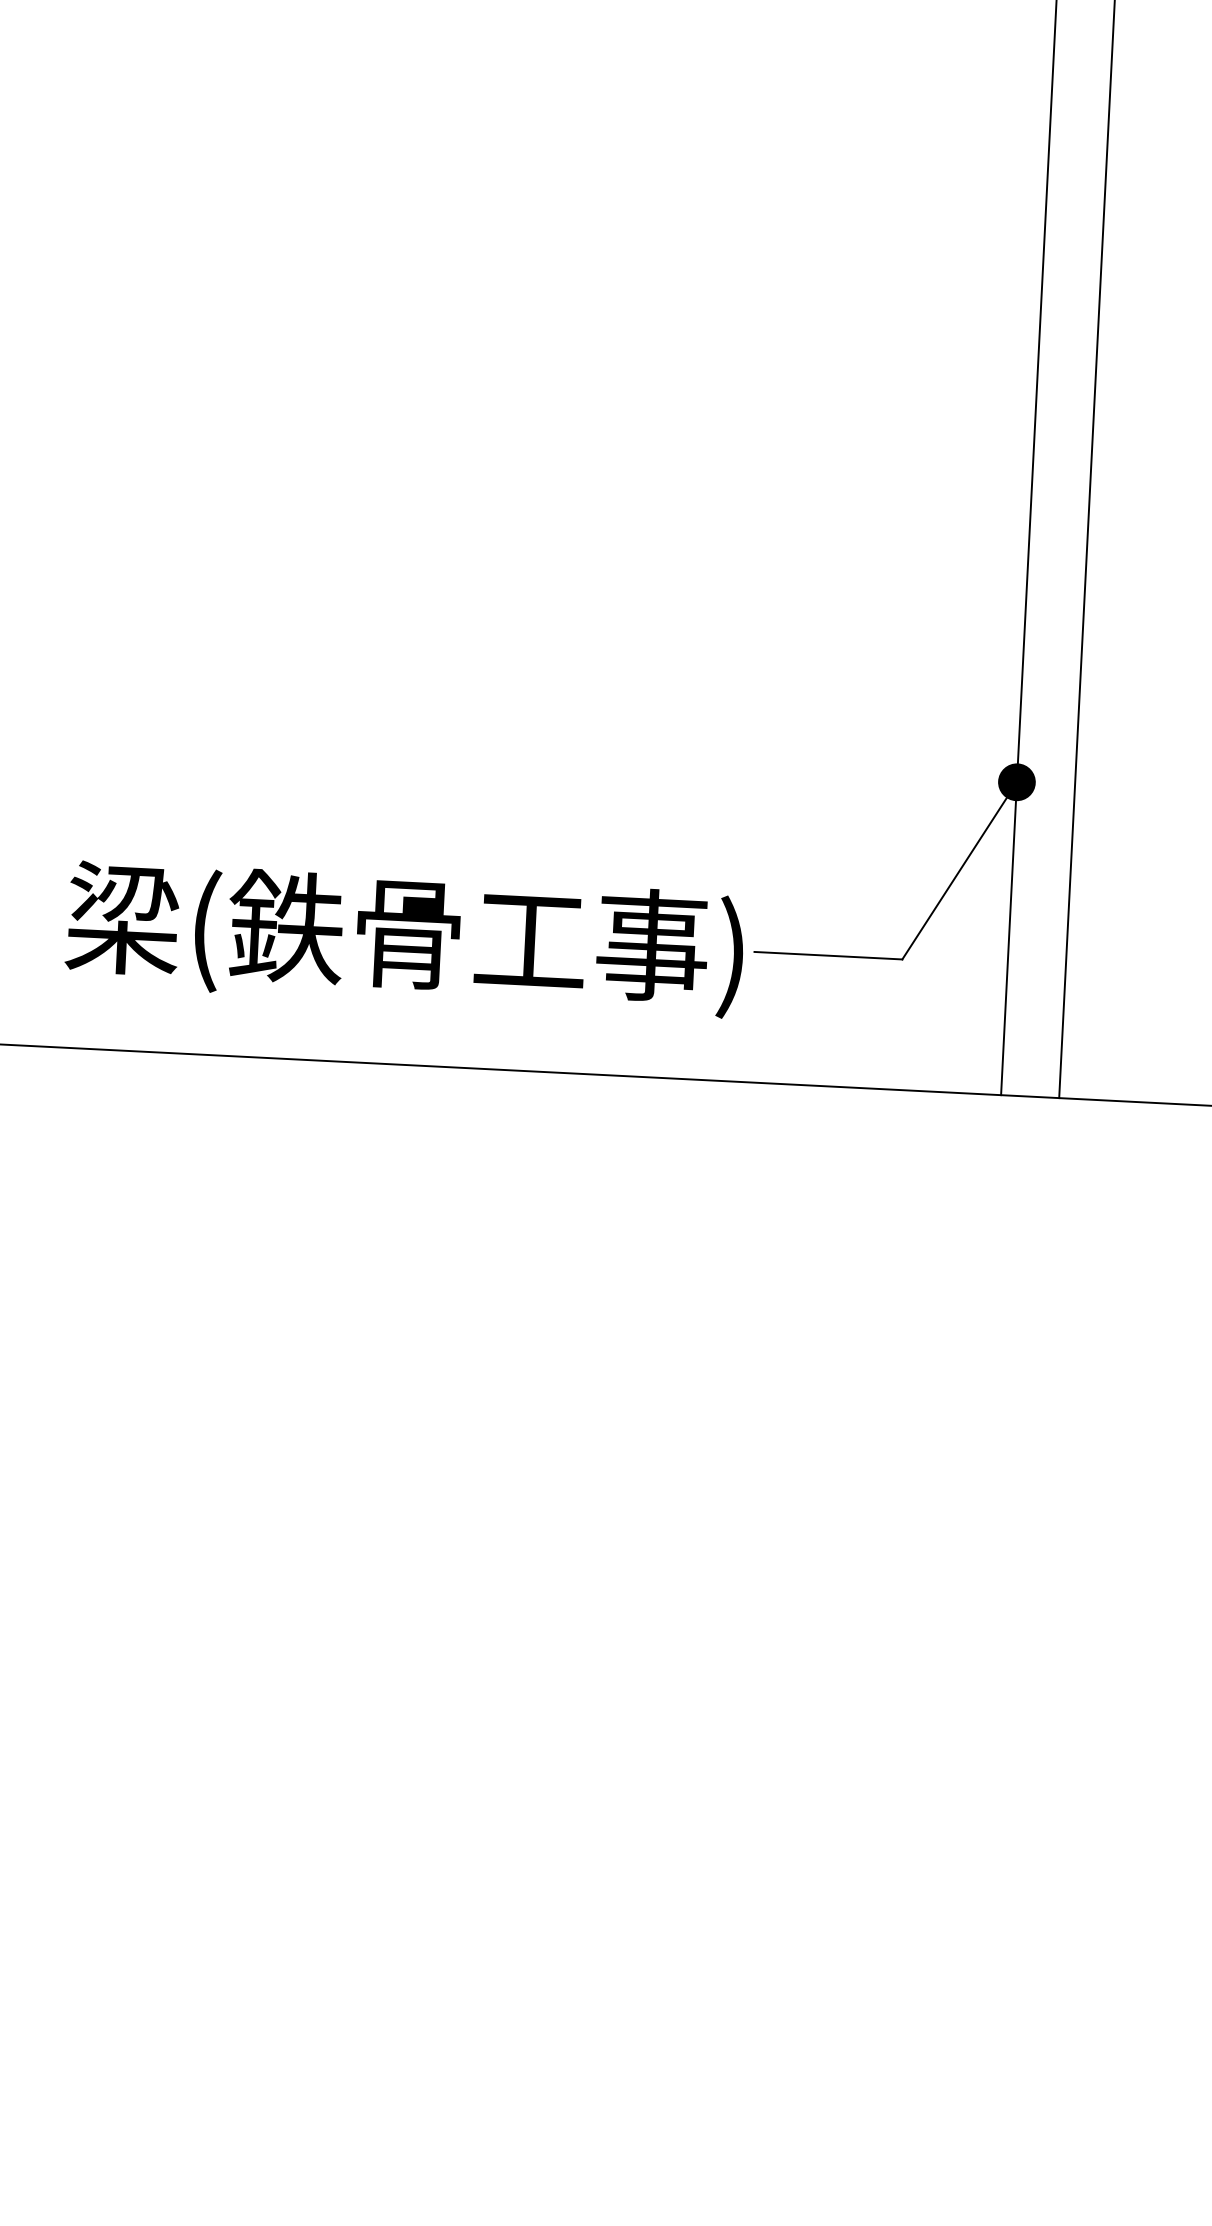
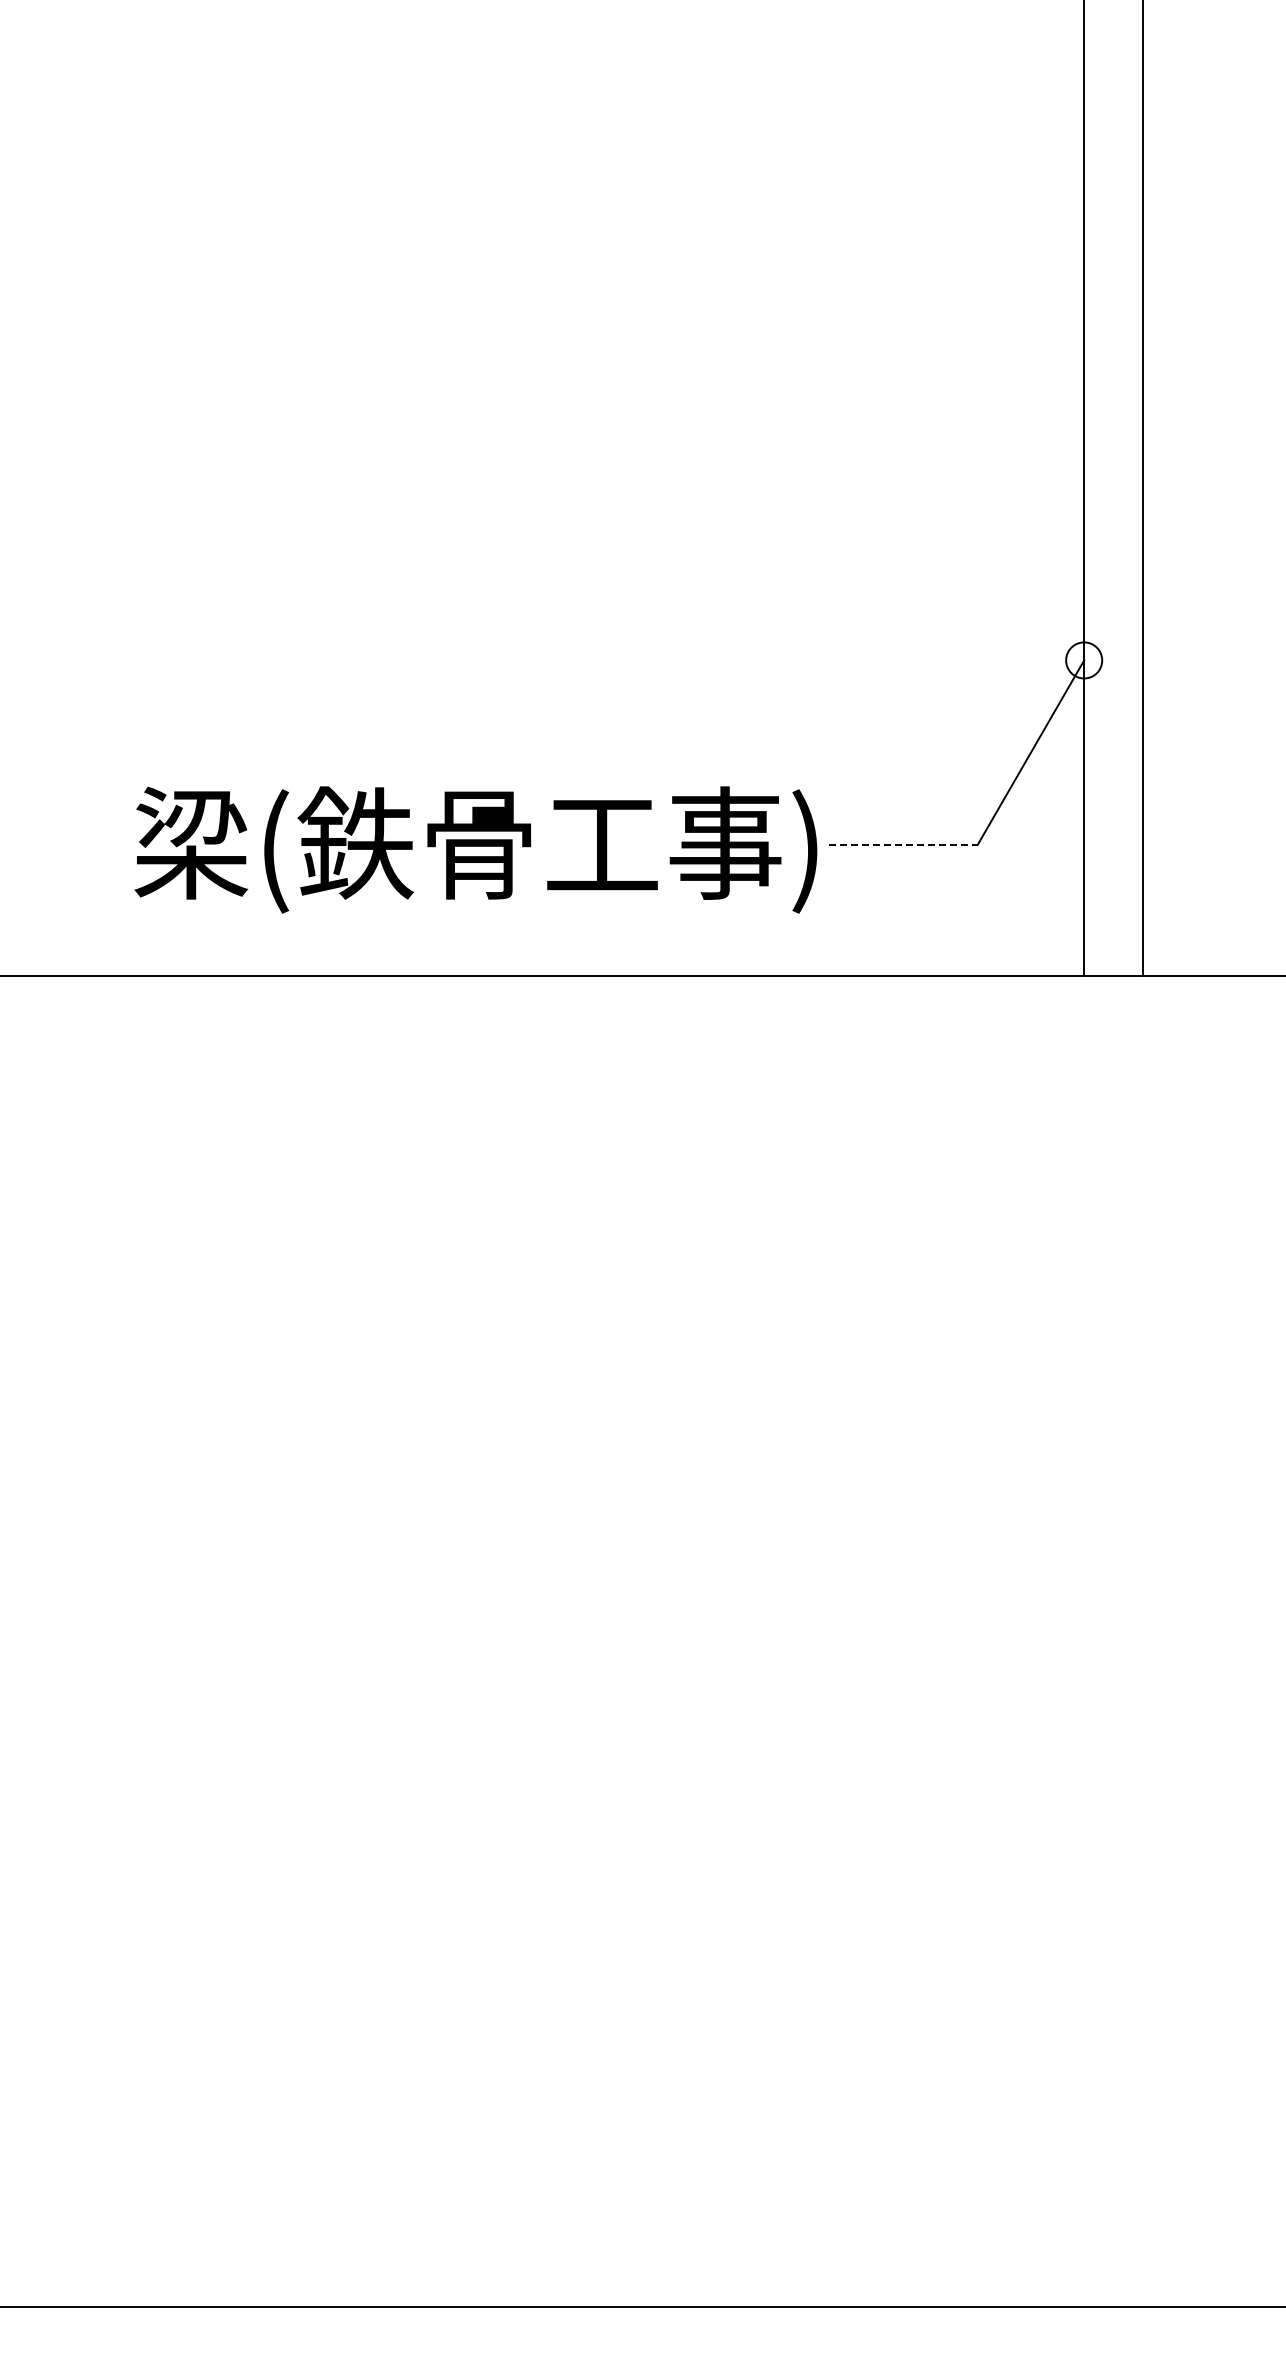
fill: (1017, 782) -> (1084, 660), removed
line: (828, 955) -> (903, 844), solid -> dashed

